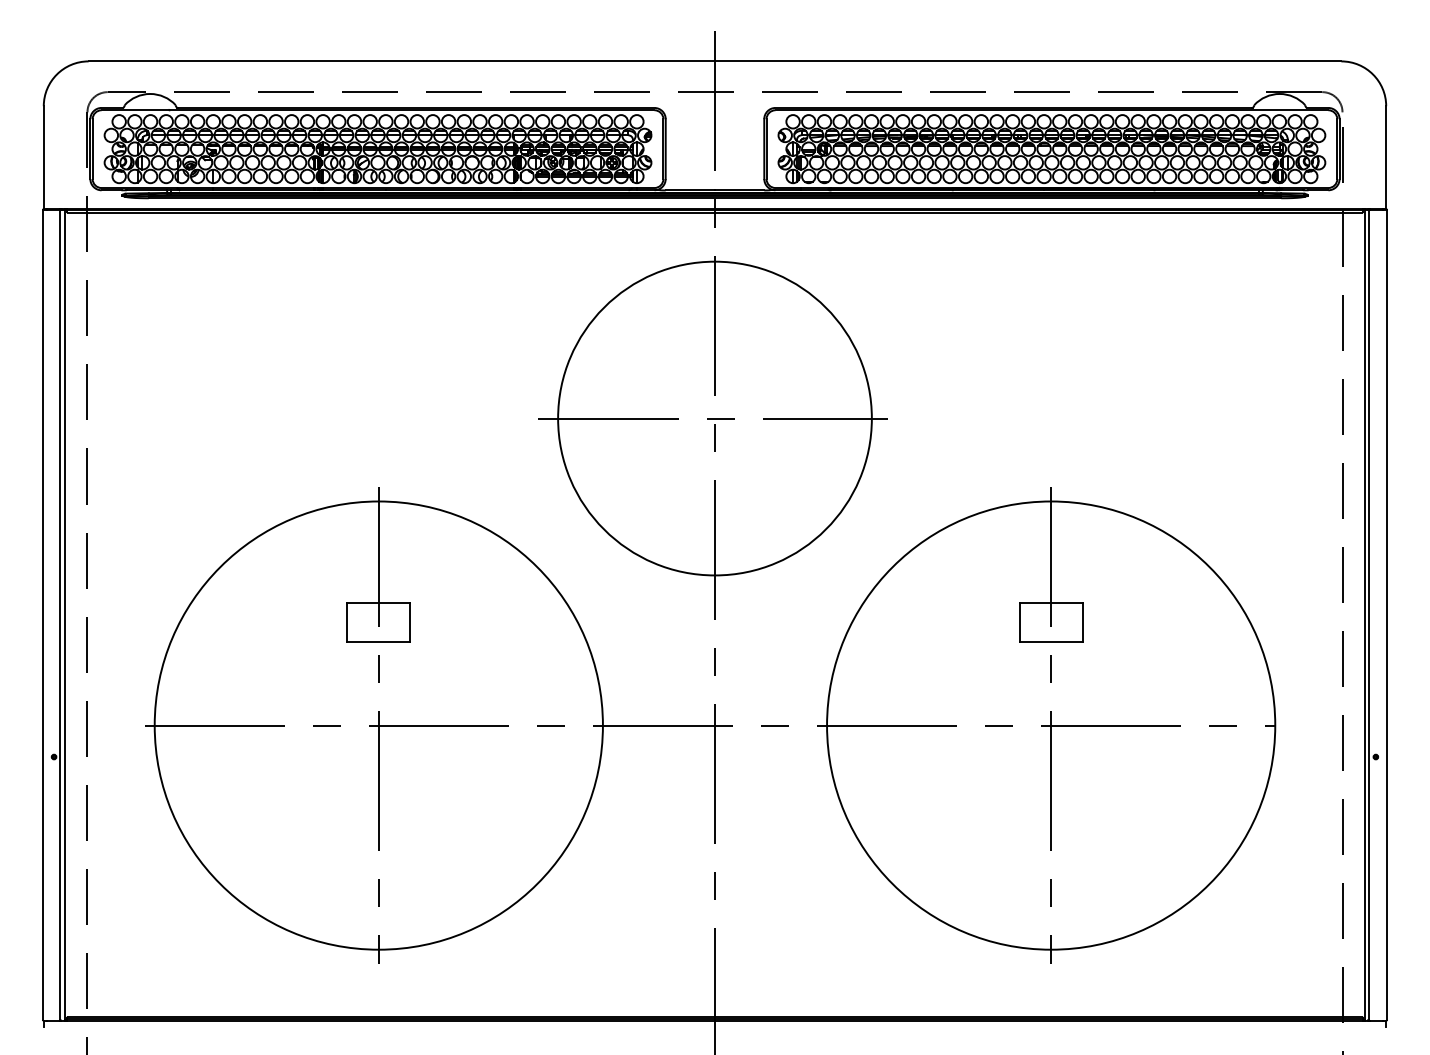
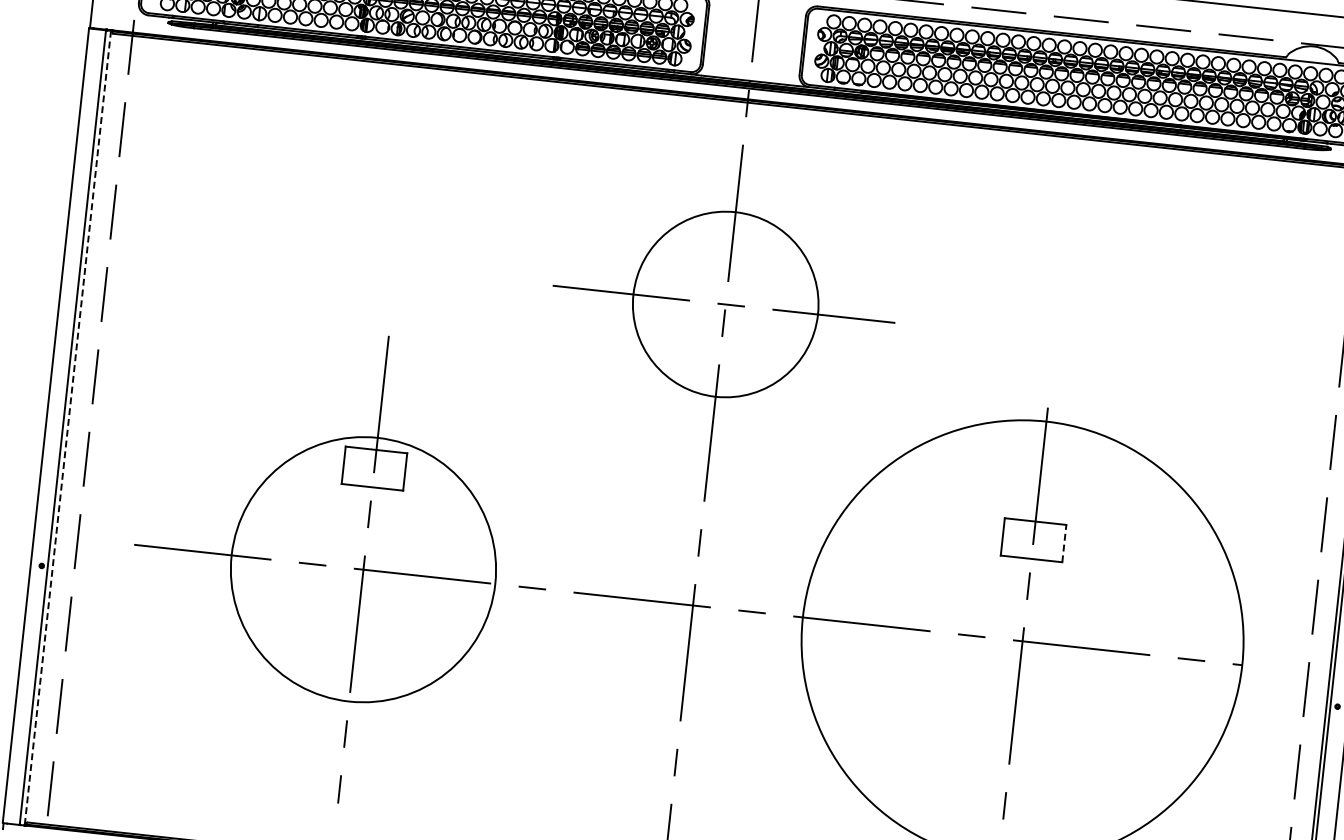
circle: (714, 418) -> (725, 304), size x0.6
line: (65, 614) -> (68, 427), solid -> dashed
line: (1082, 622) -> (1064, 543), solid -> dashed
circle: (378, 725) -> (363, 569), size x0.6

